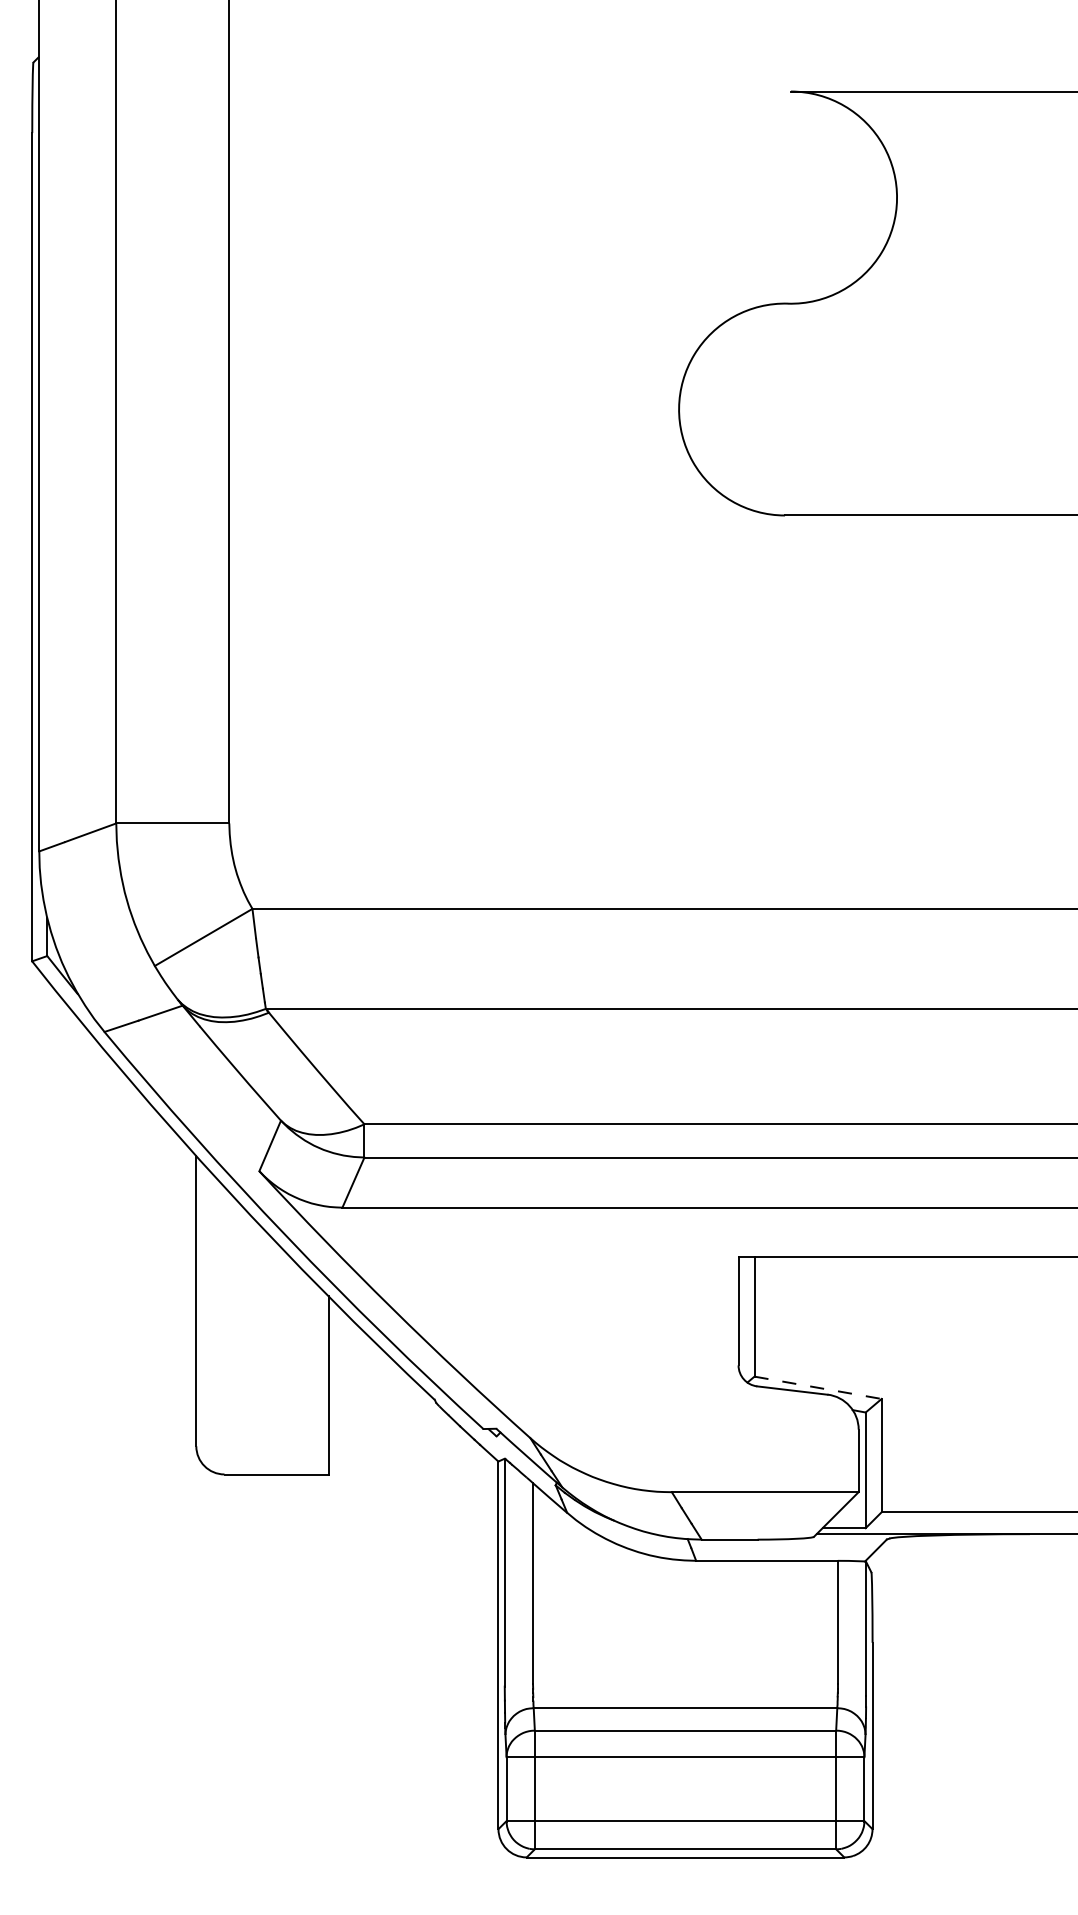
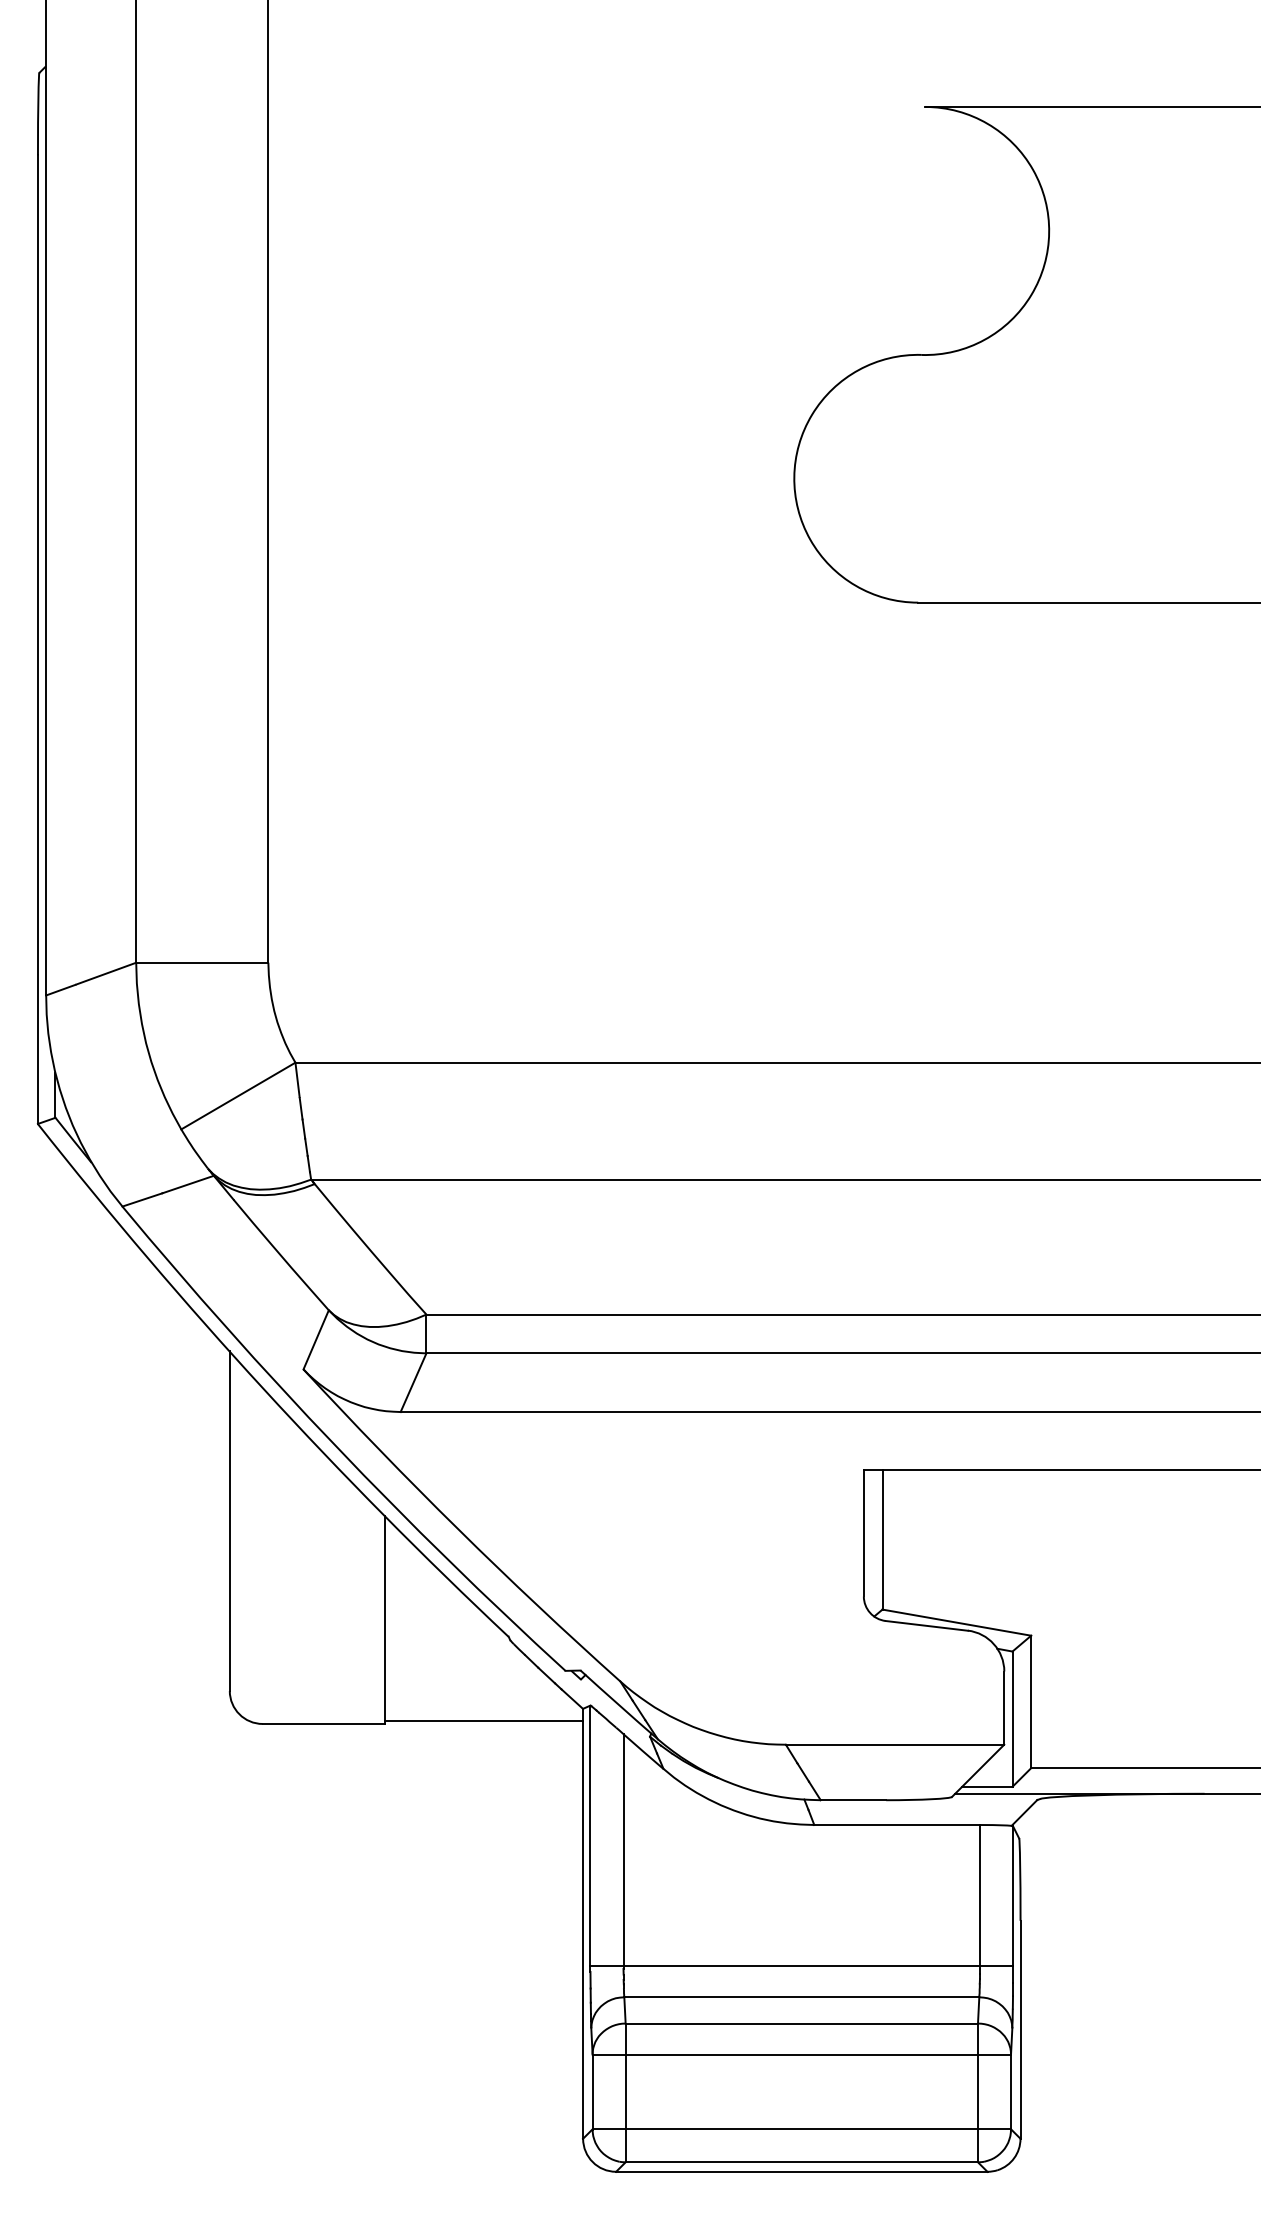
line: (818, 1387) -> (957, 1622), dashed -> solid
line: (413, 1472) -> (483, 1721), added
line: (685, 1681) -> (801, 1966), added

